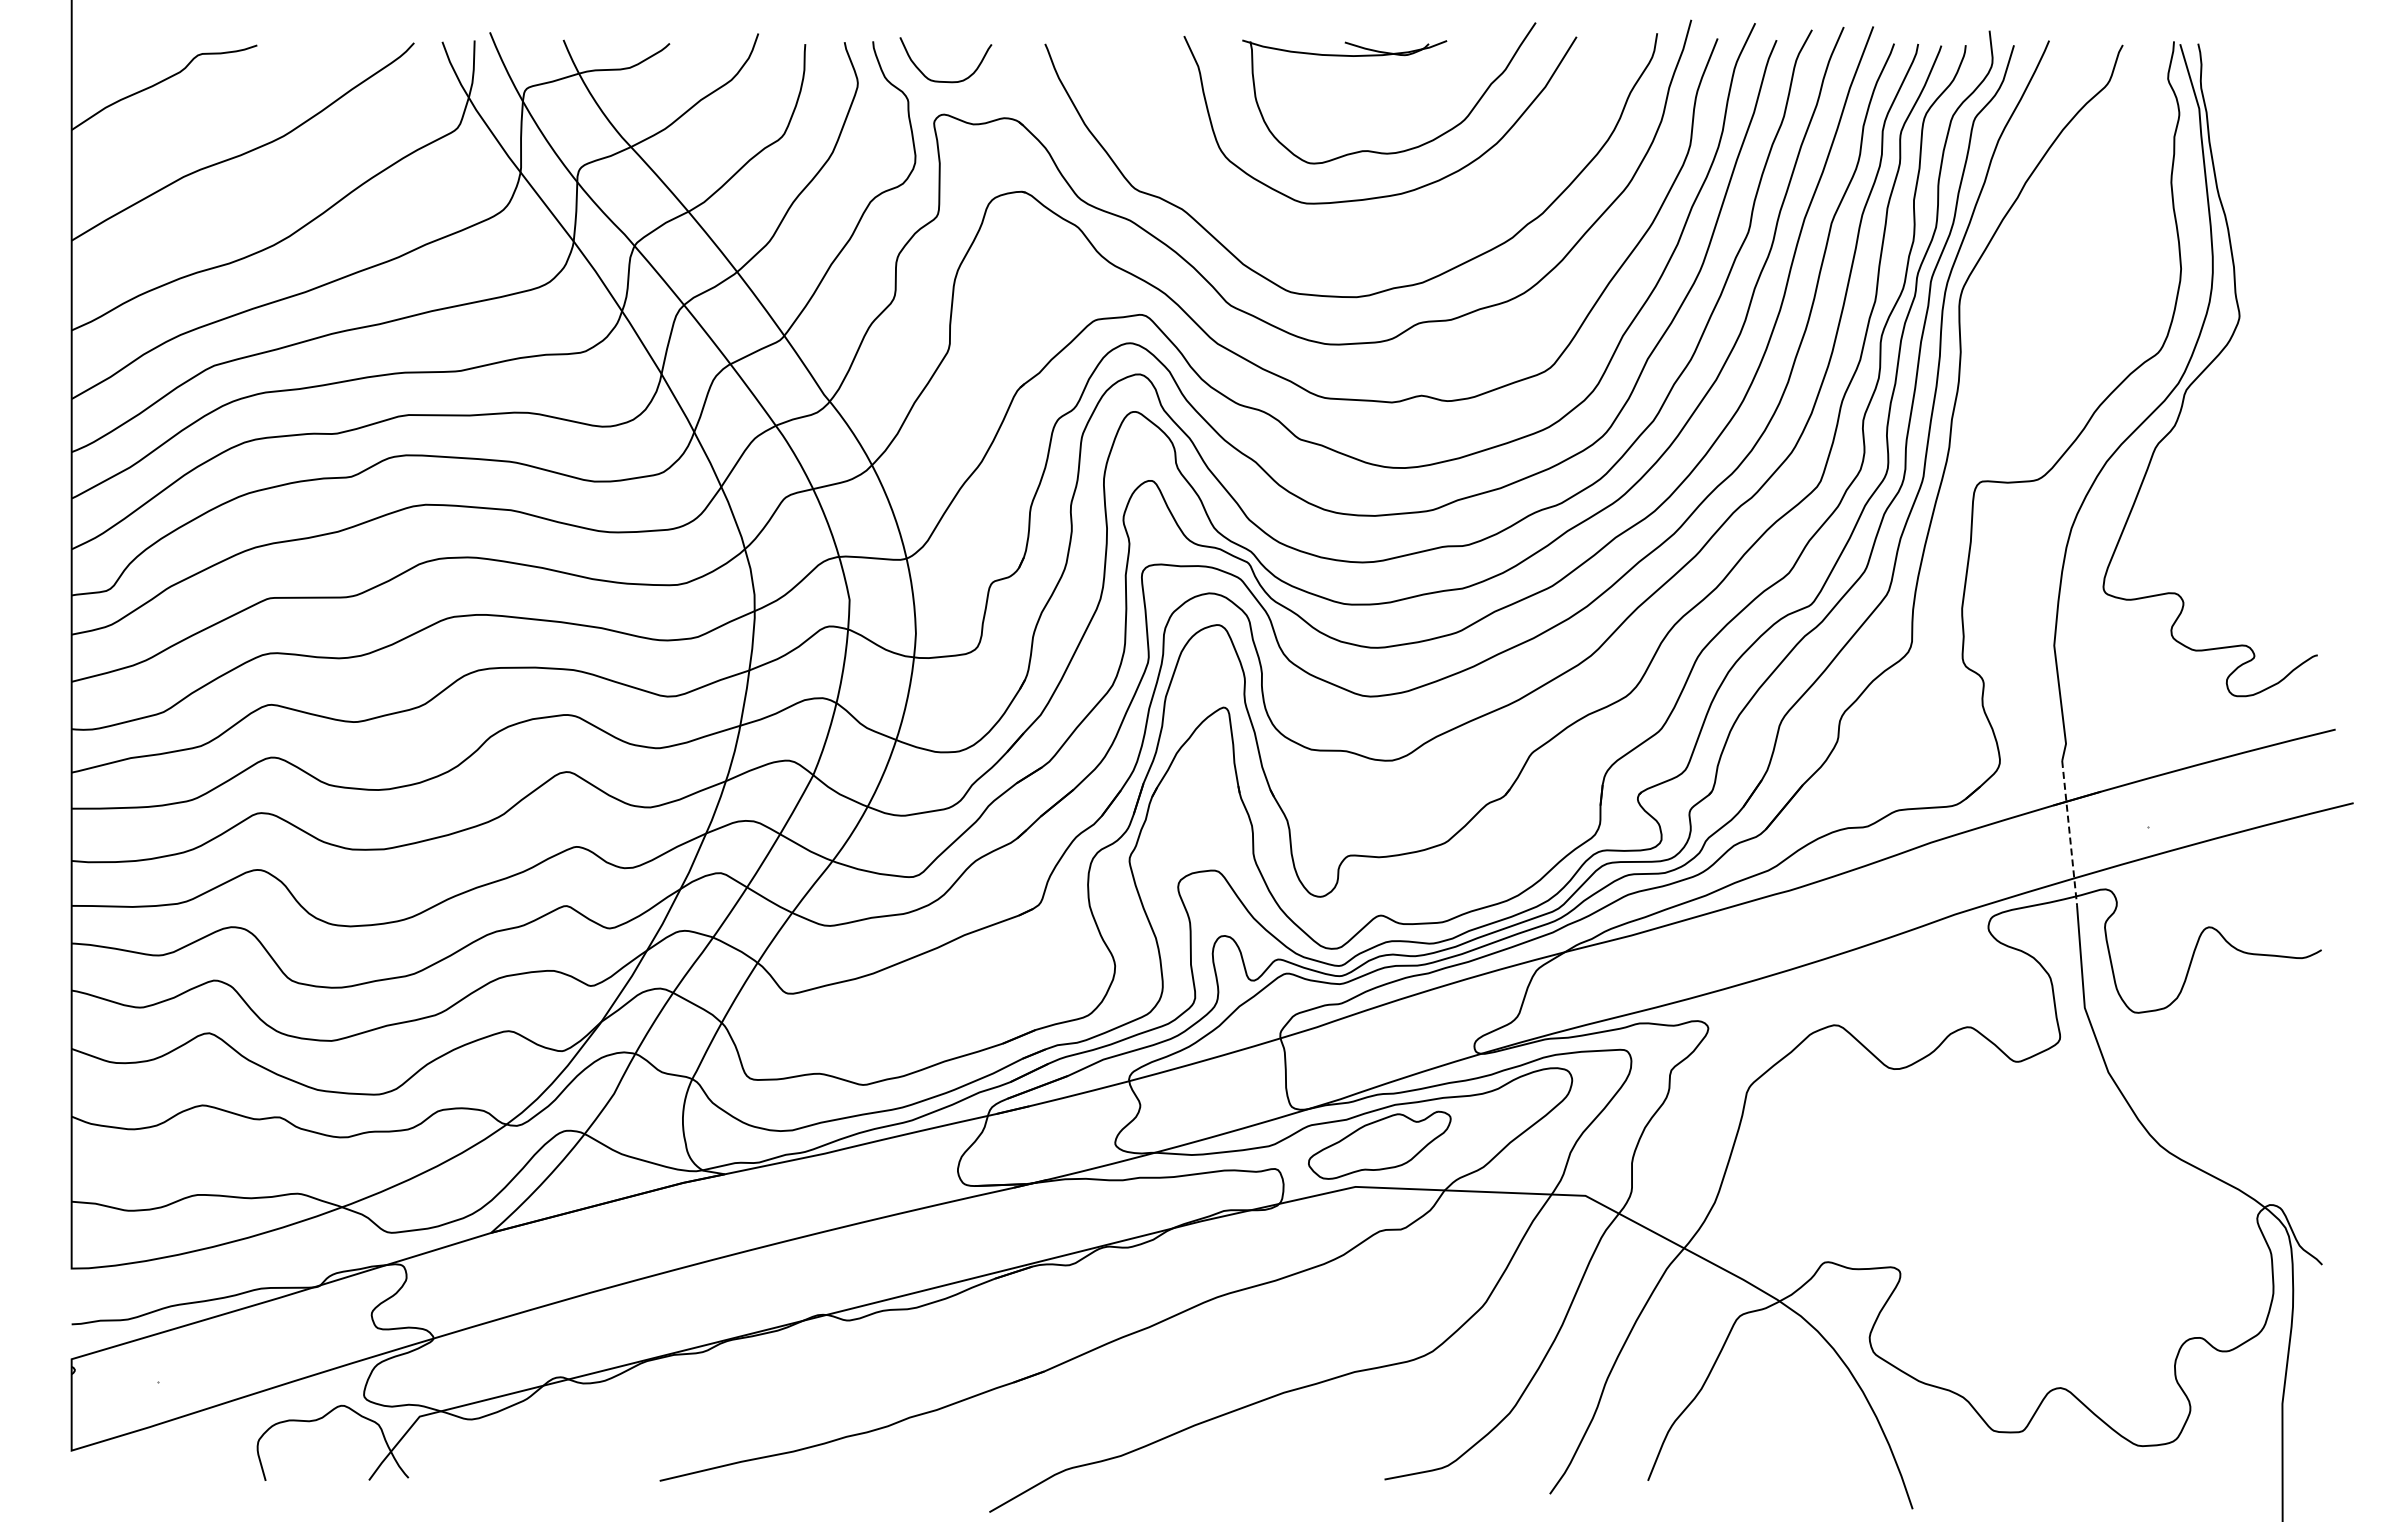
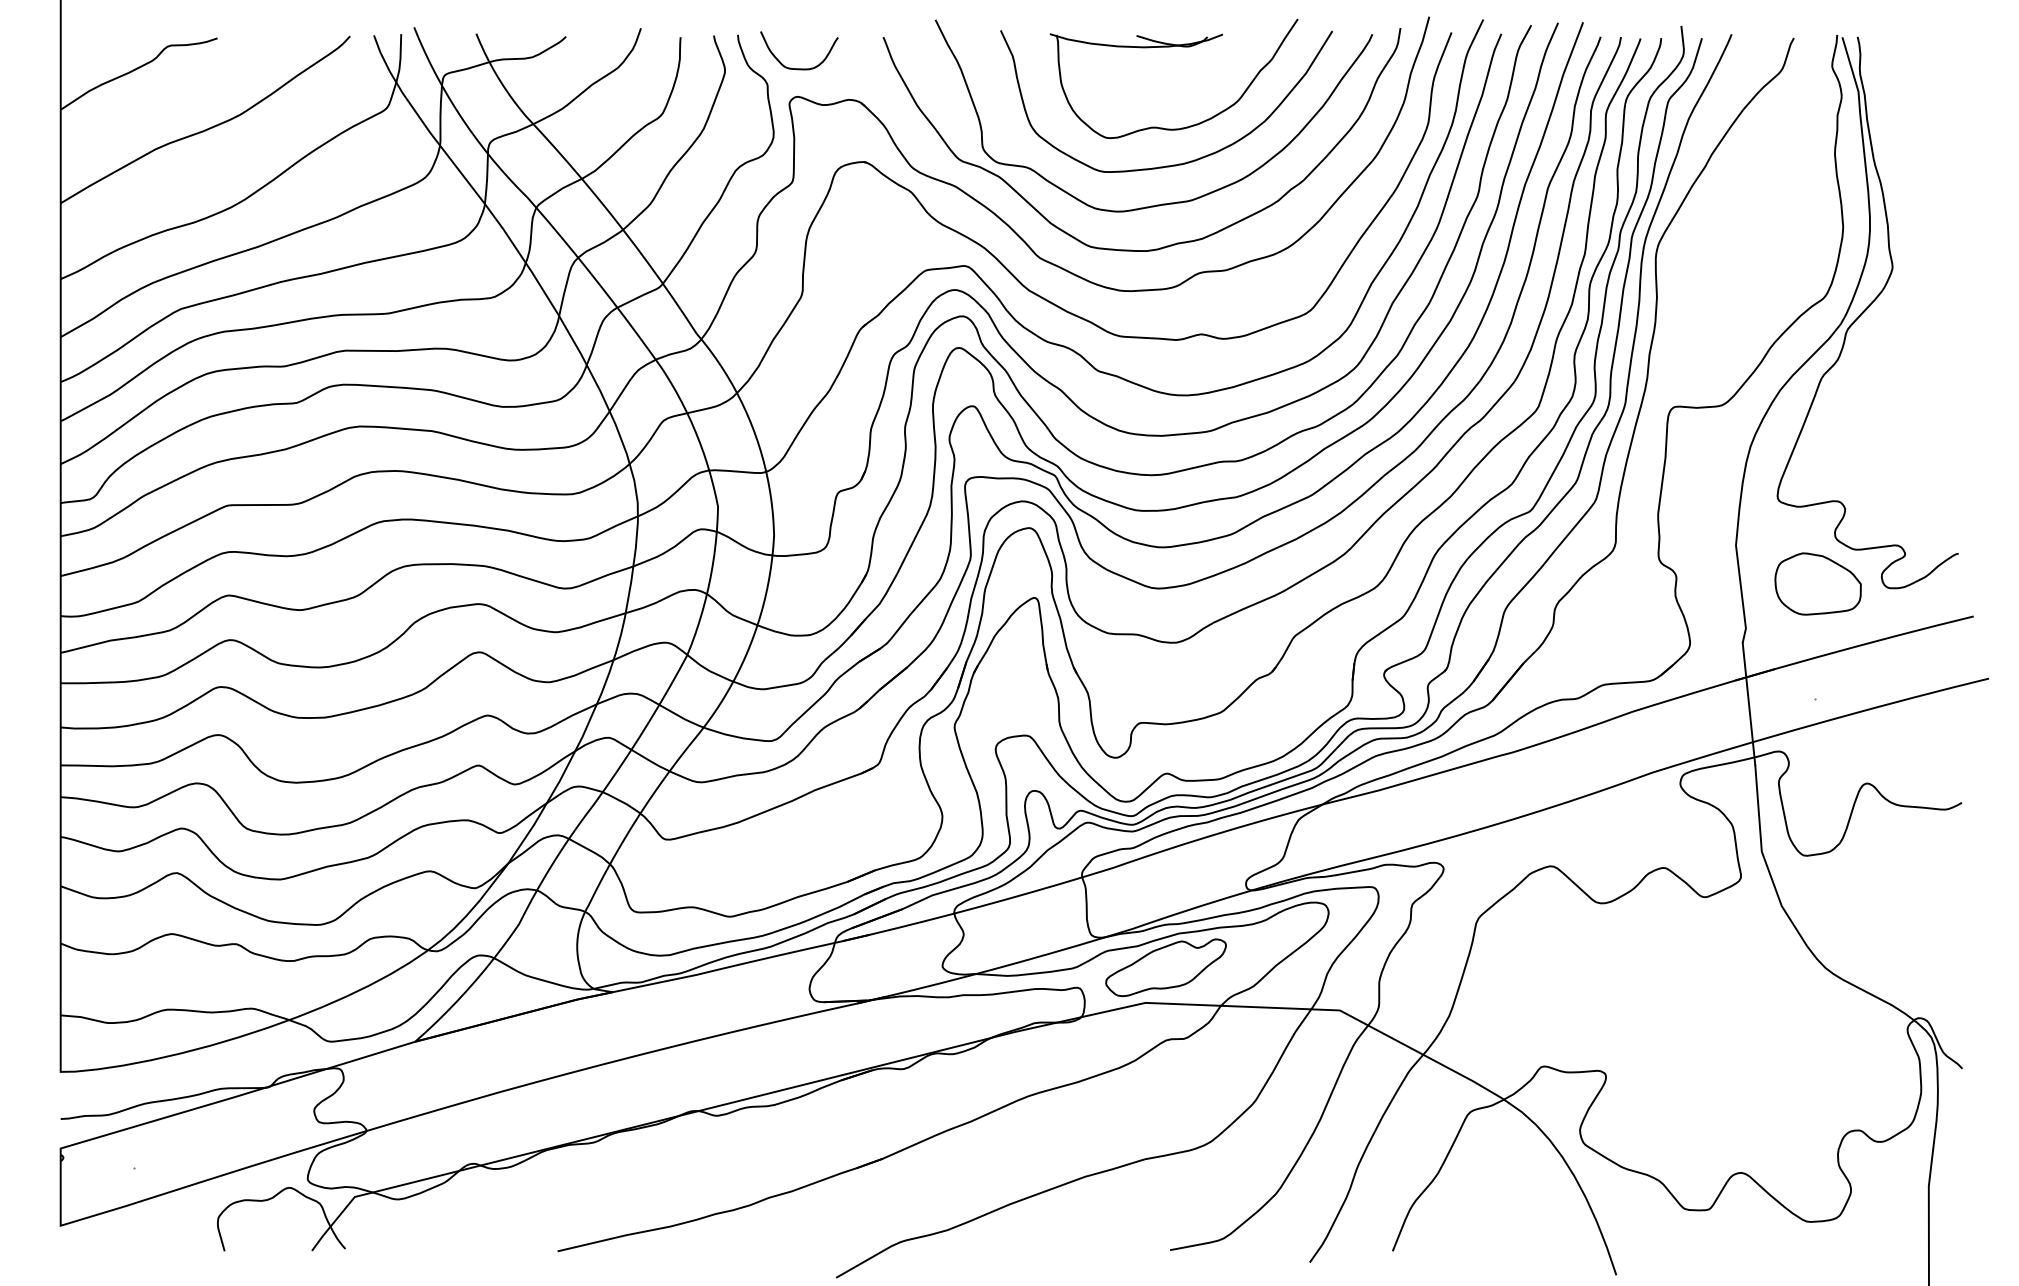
curve: (1380, 240) -> (1166, 203), added
part: (2151, 691) -> (1818, 584), added
line: (2069, 833) -> (1748, 704), dashed -> solid

